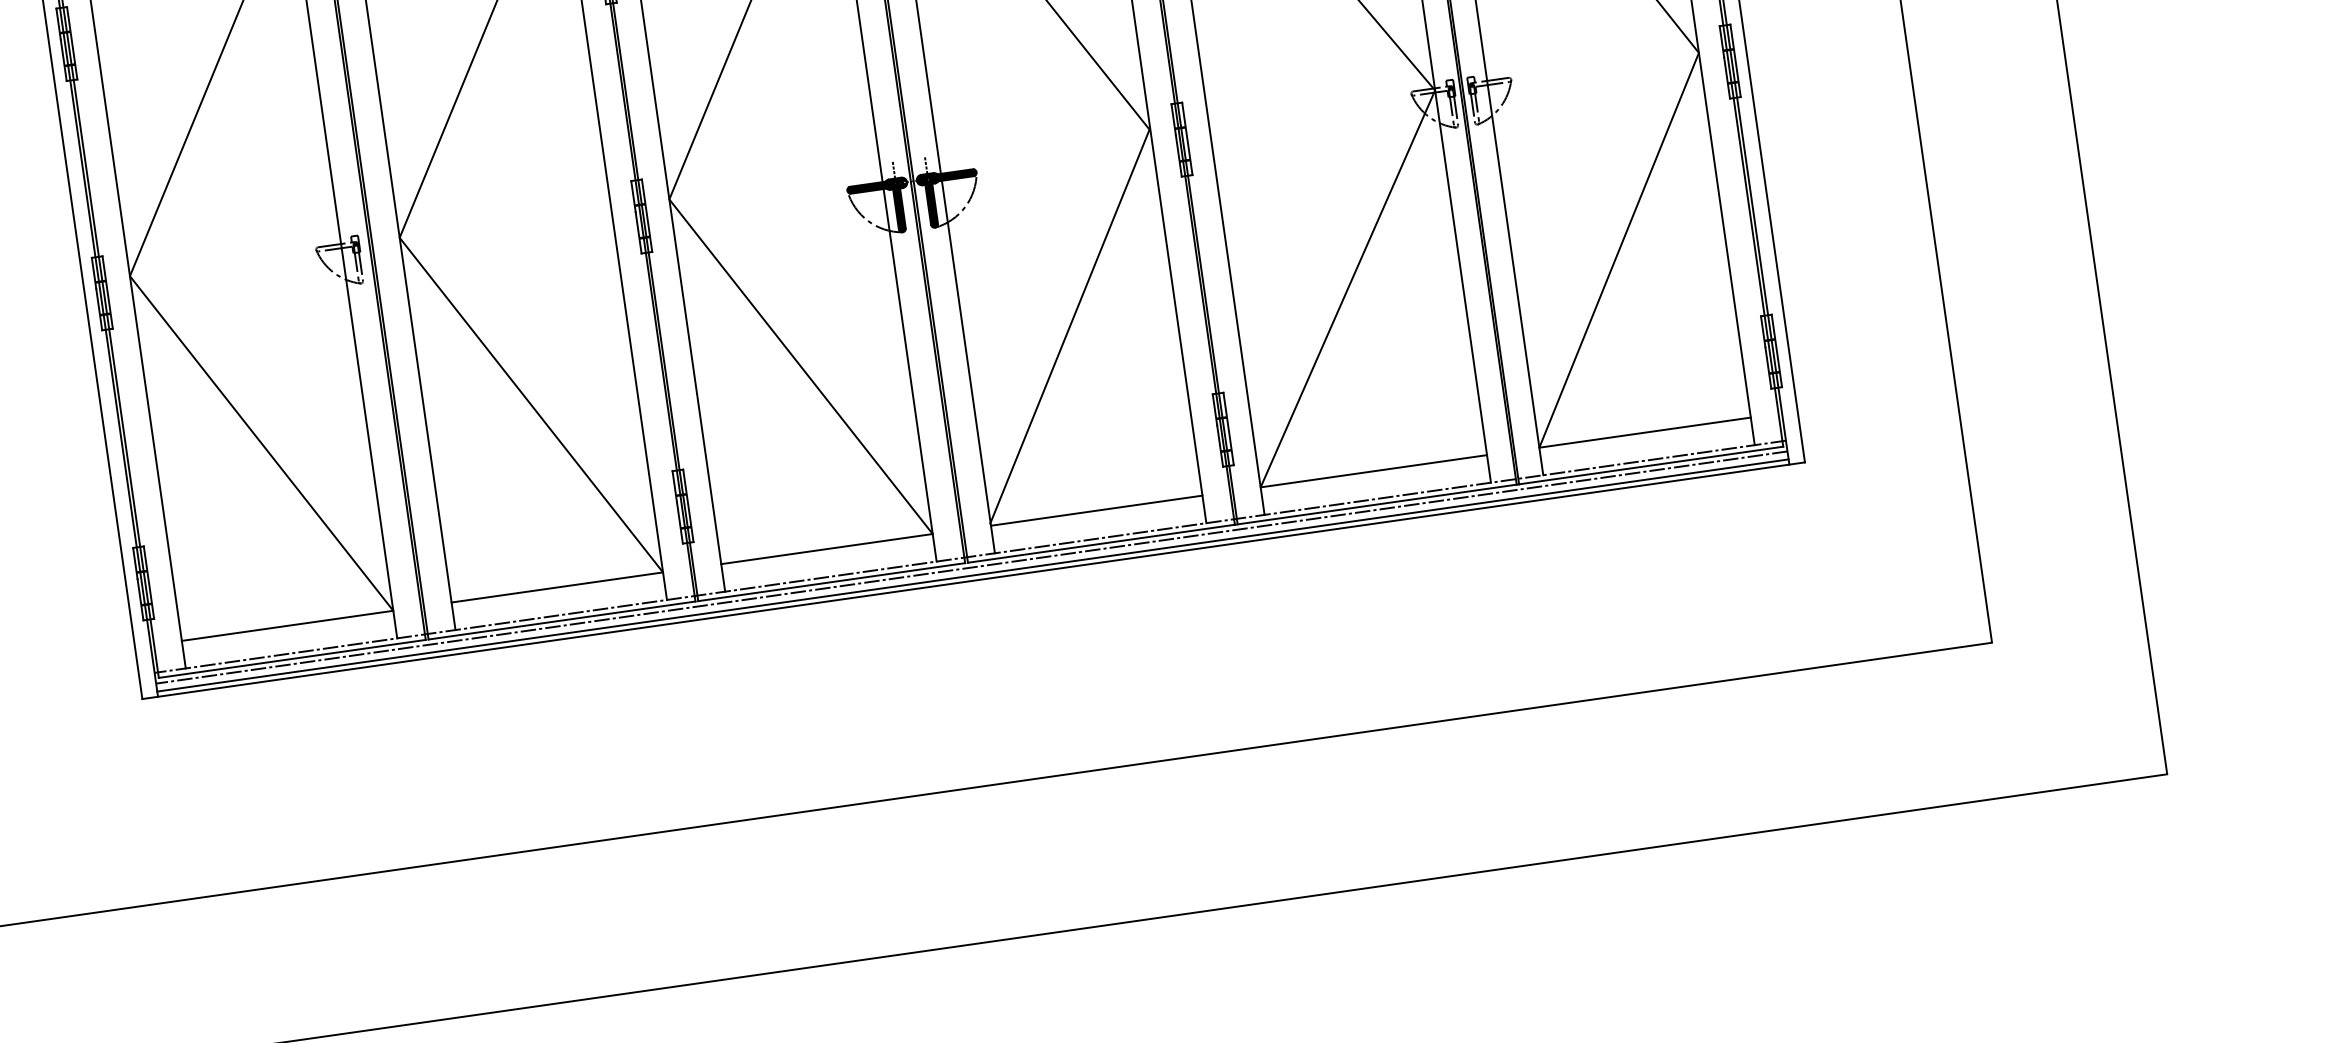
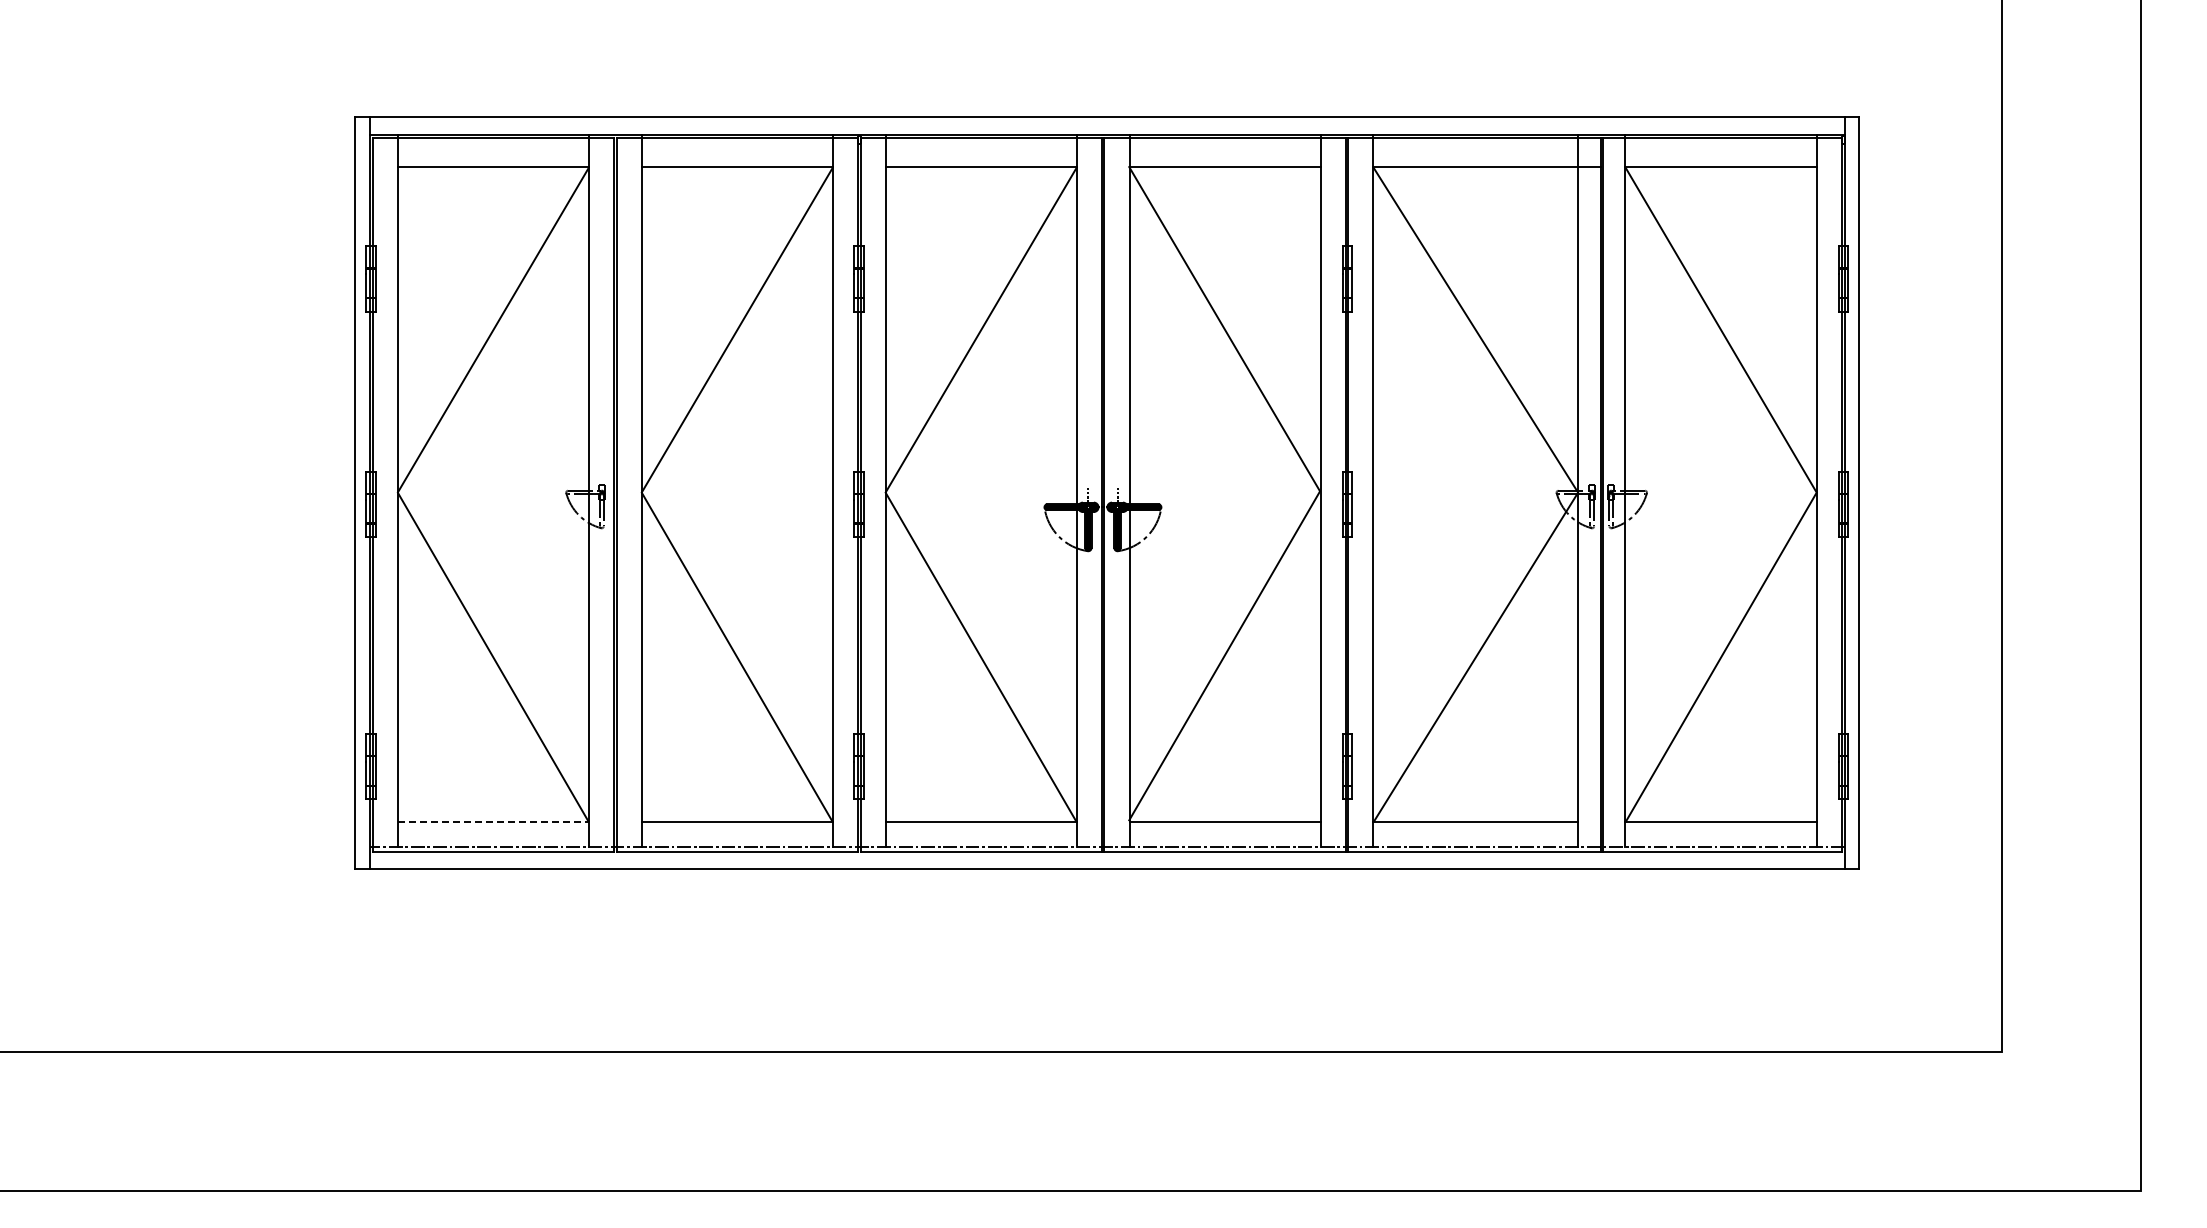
line: (971, 568) -> (1106, 857), removed
line: (972, 575) -> (1106, 864), removed
line: (287, 625) -> (493, 822), solid -> dashed

